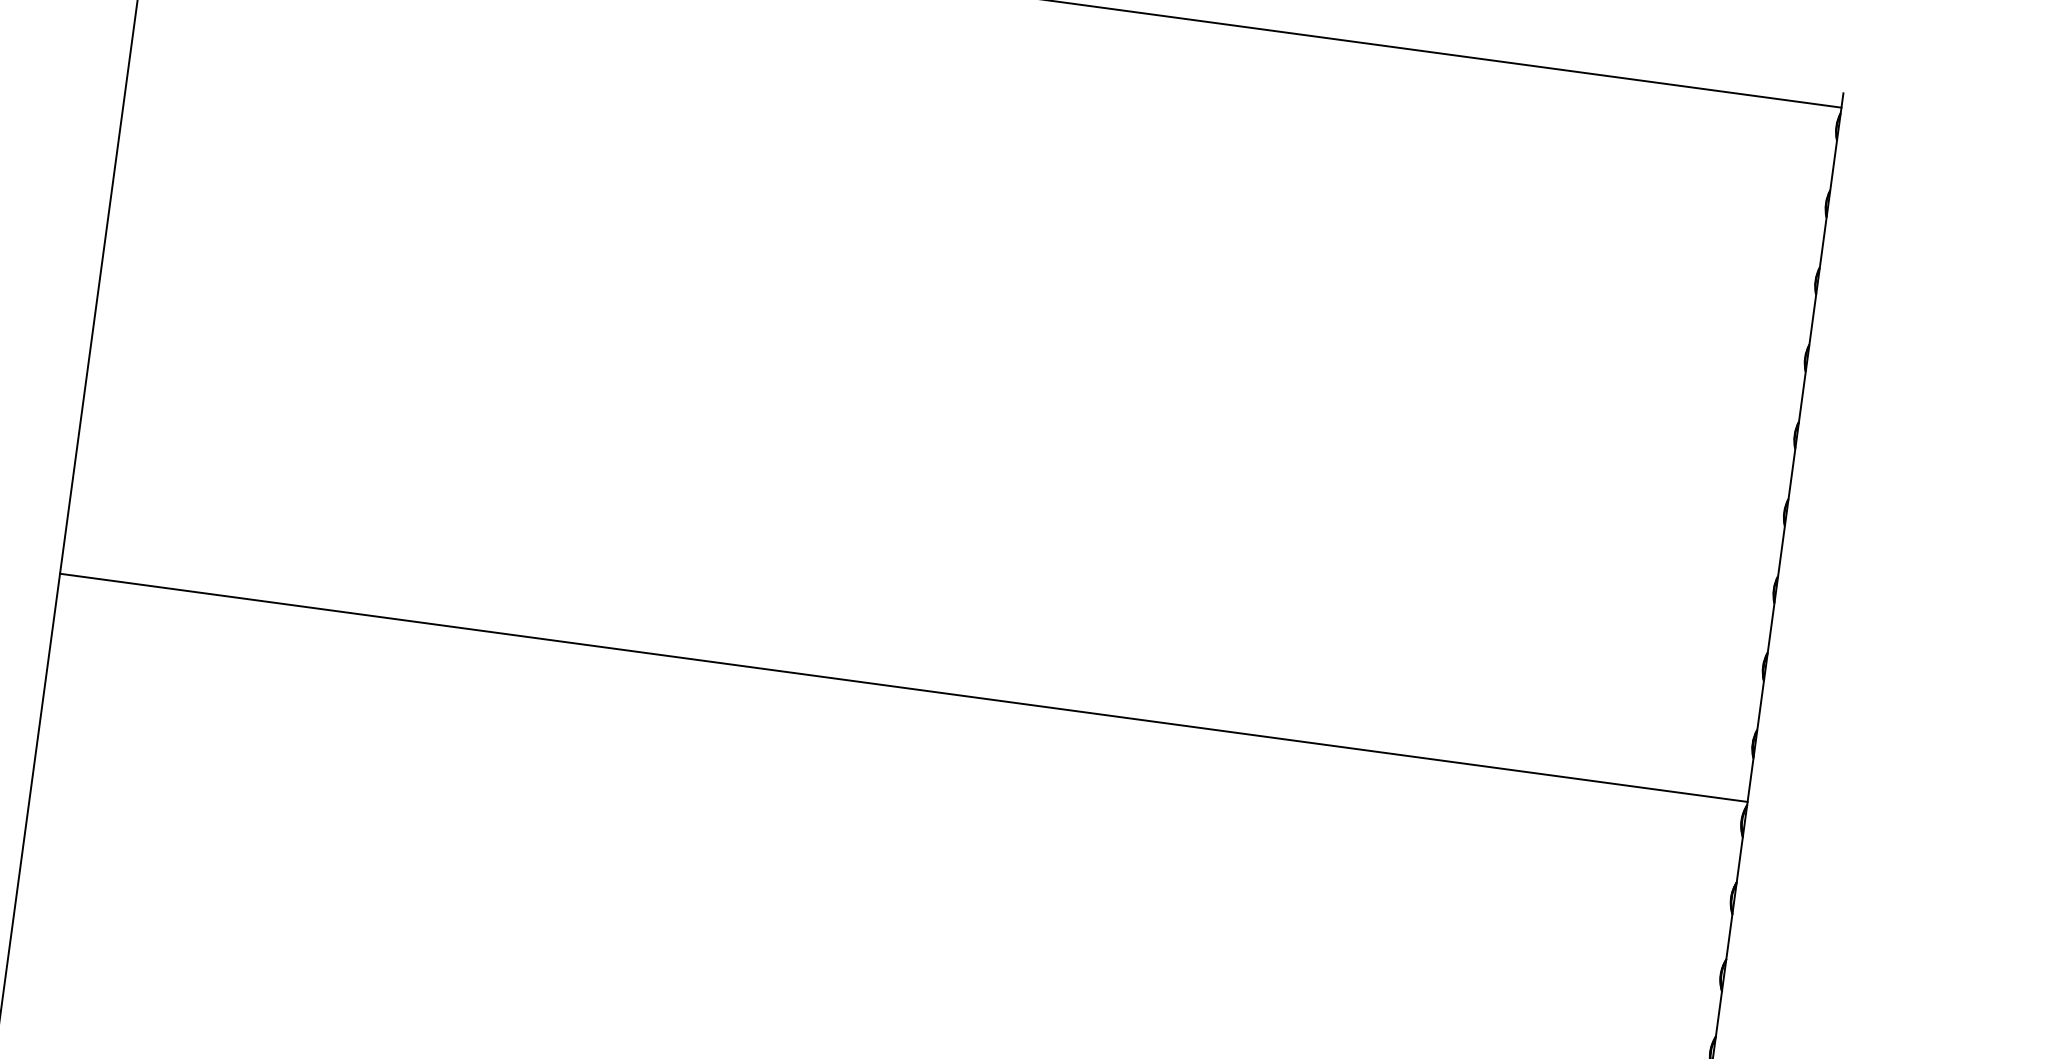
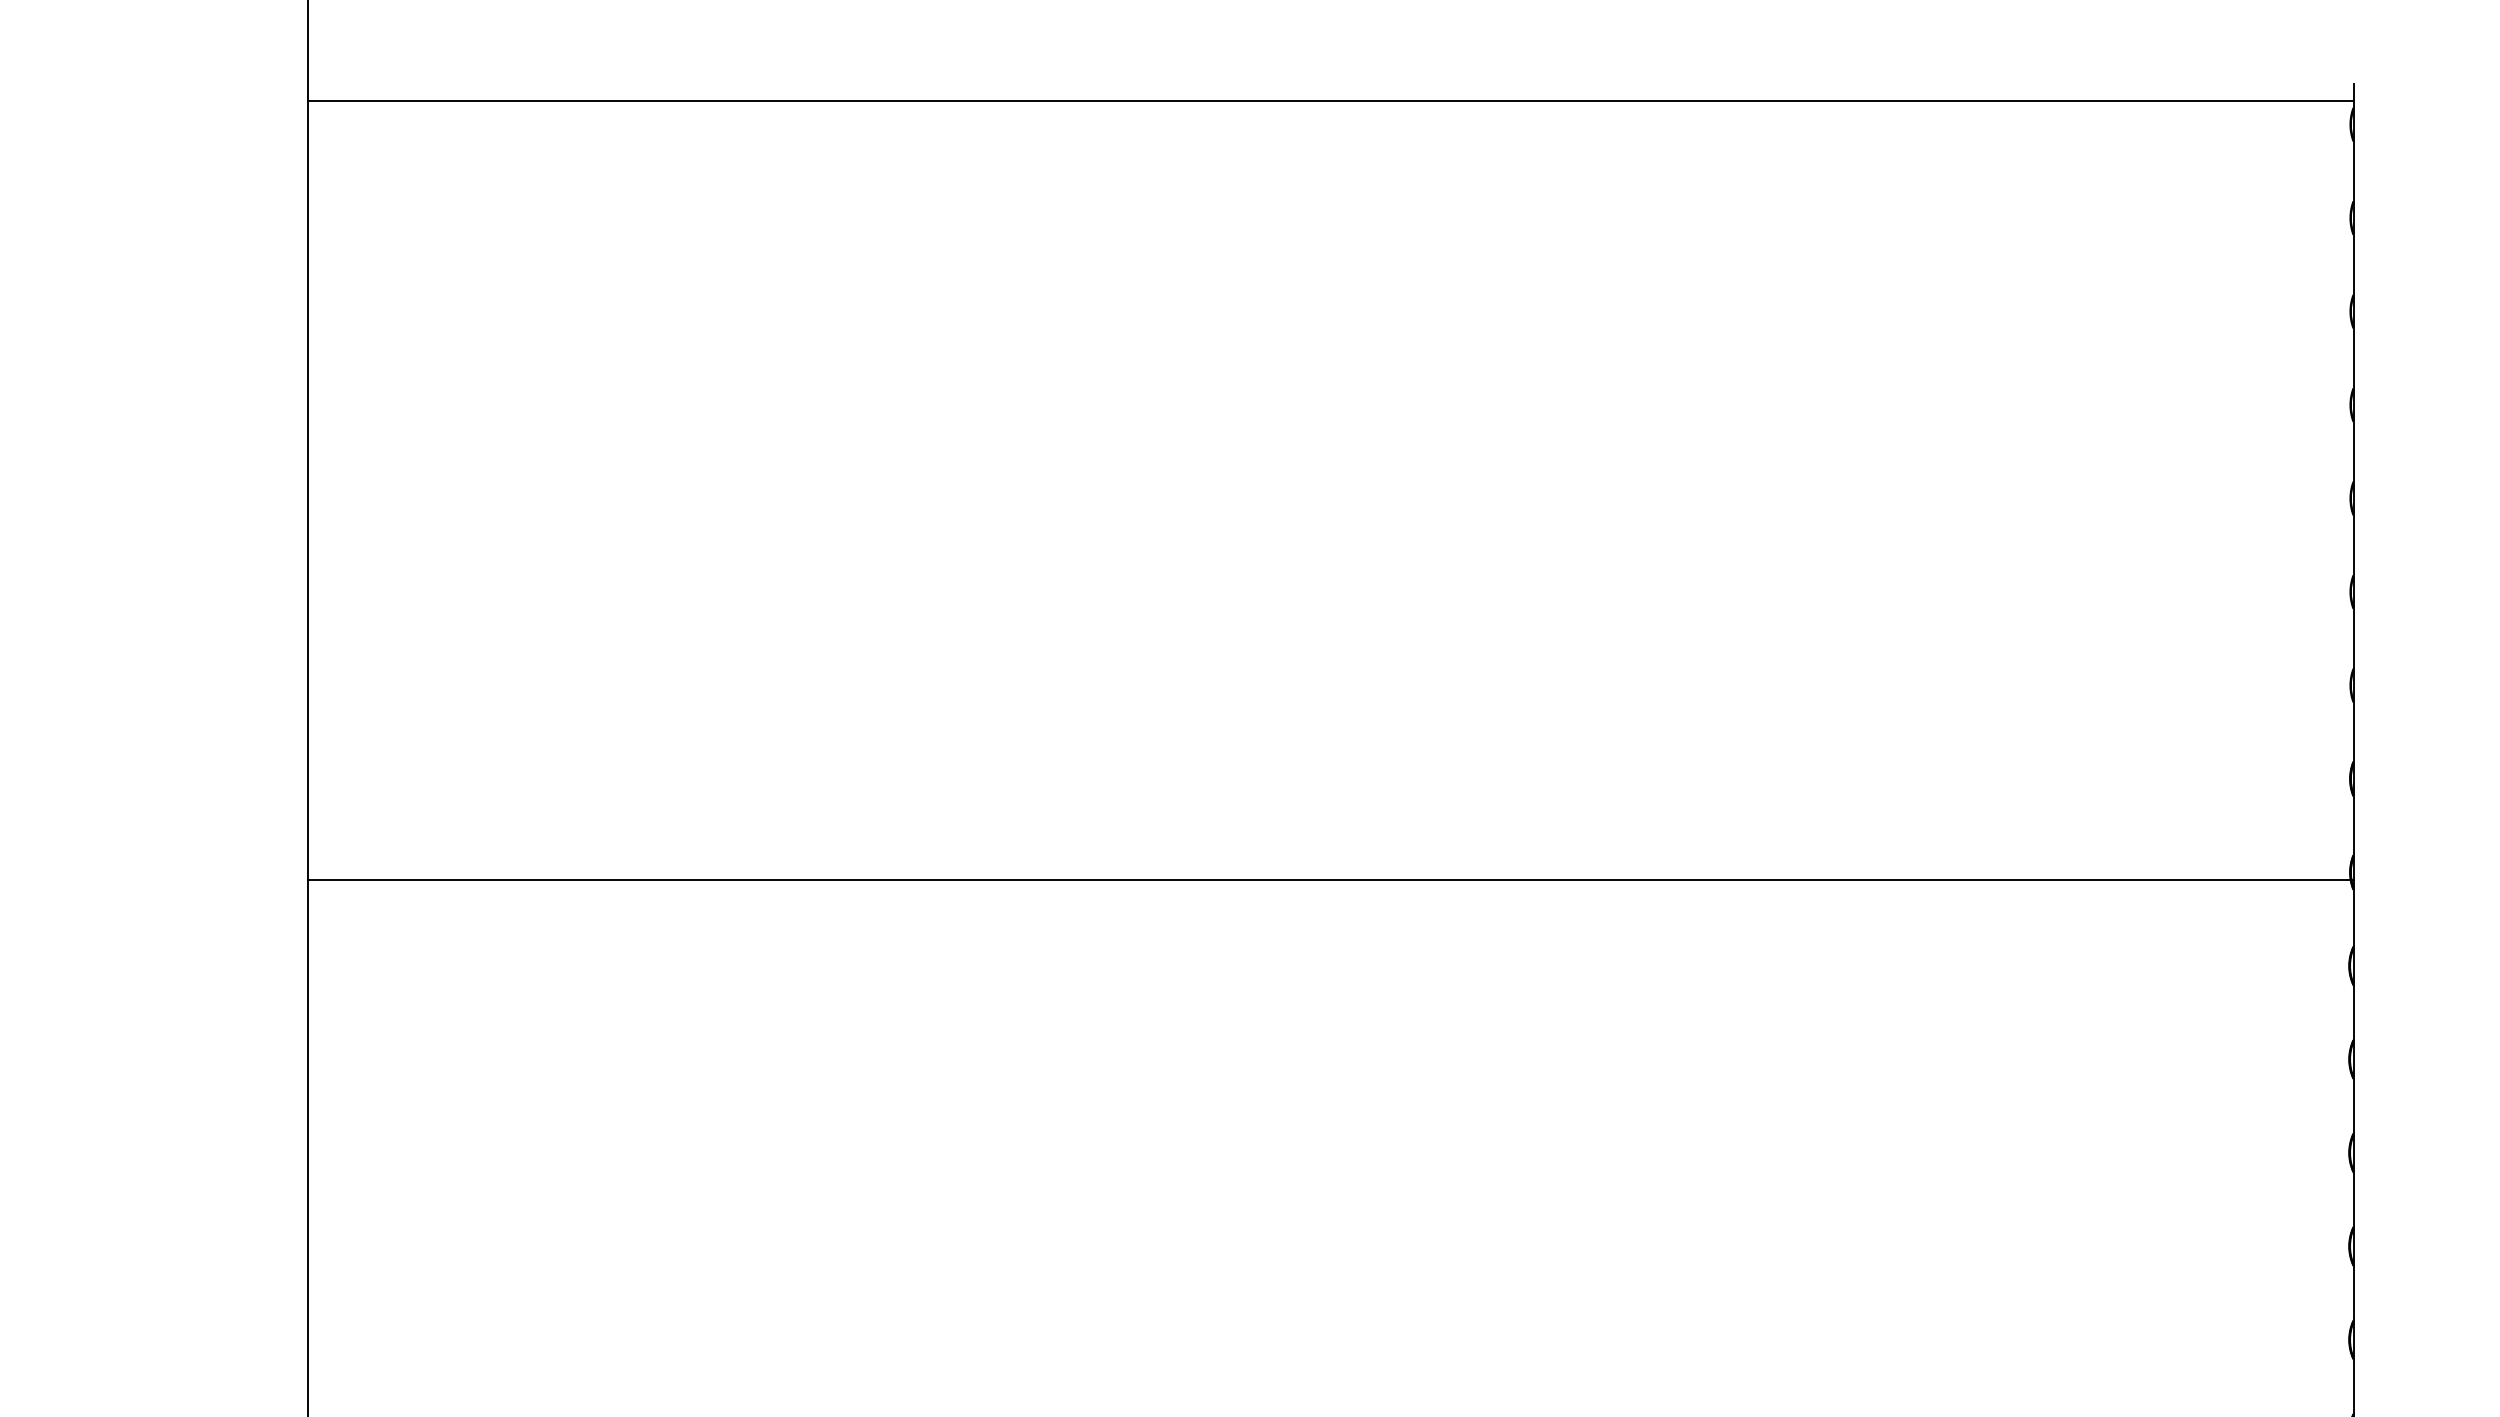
line: (903, 687) -> (1330, 879), moved

